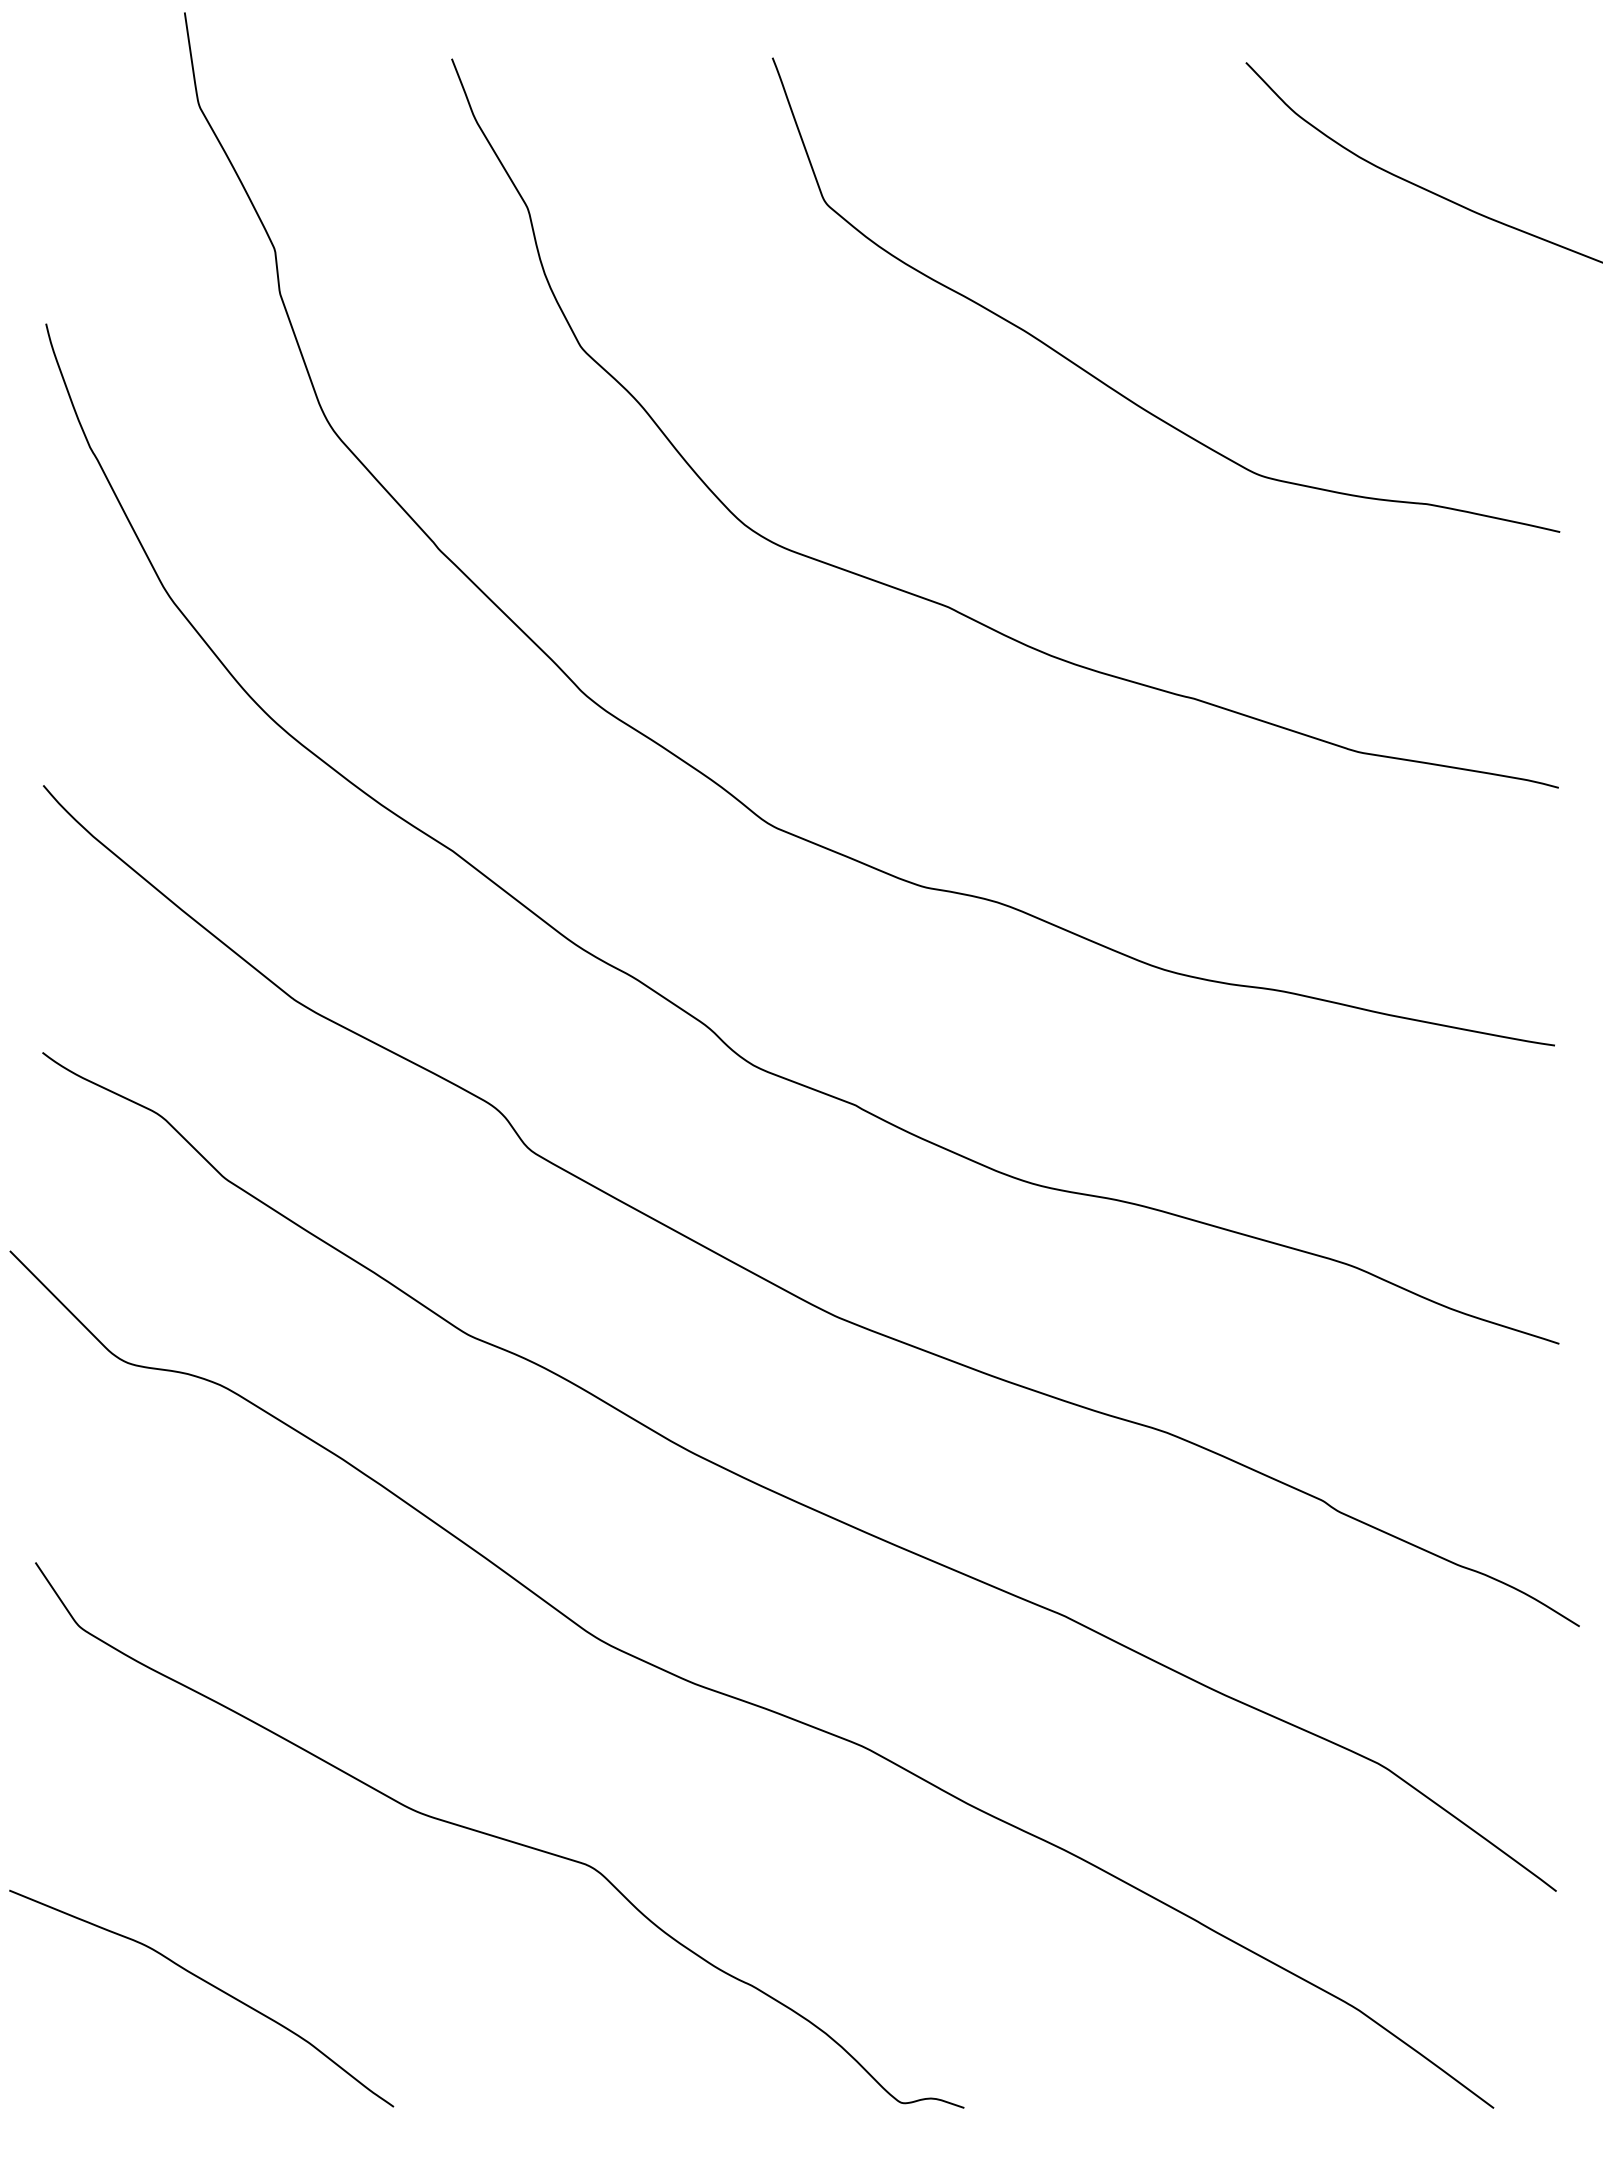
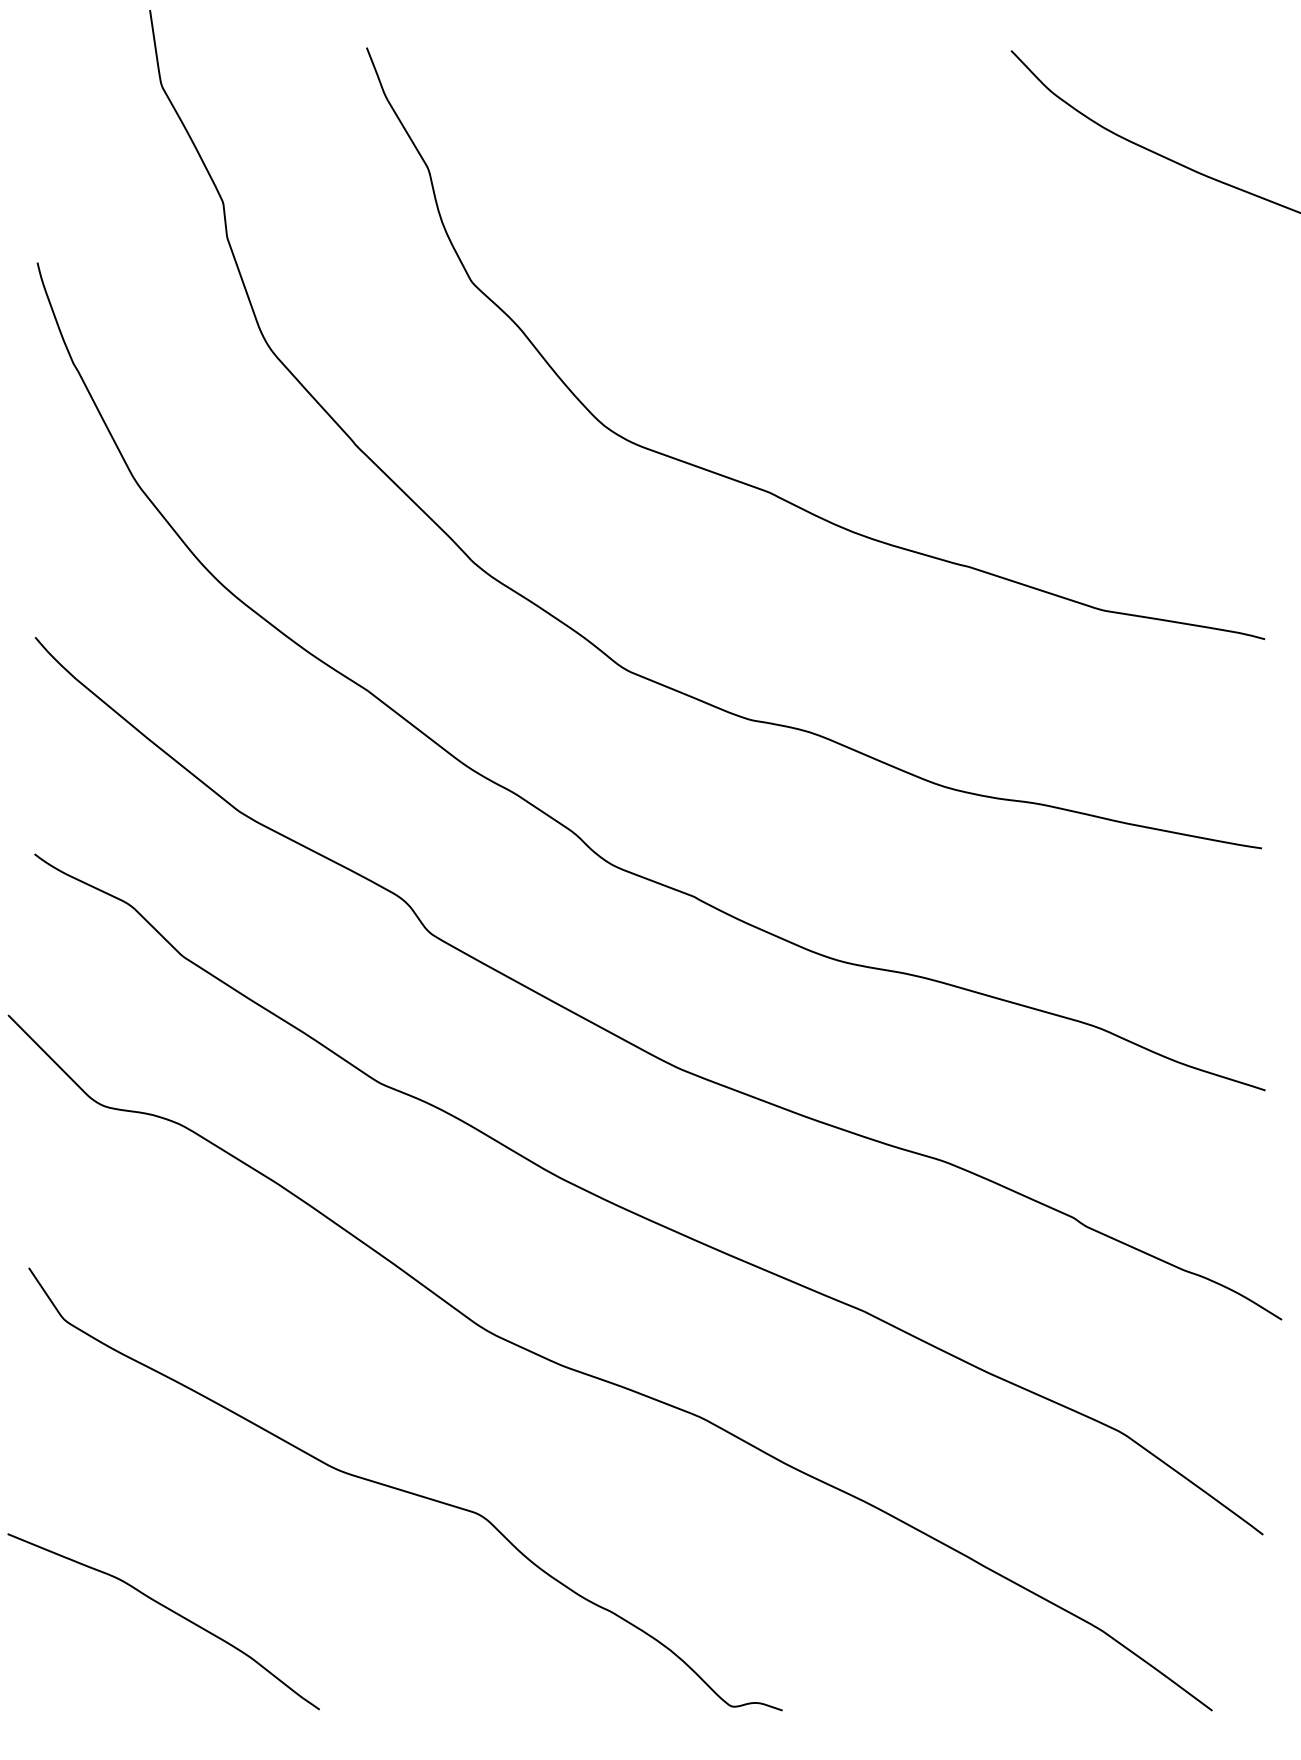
curve: (1107, 384) -> (898, 311), removed

